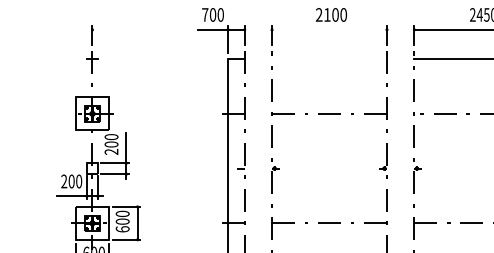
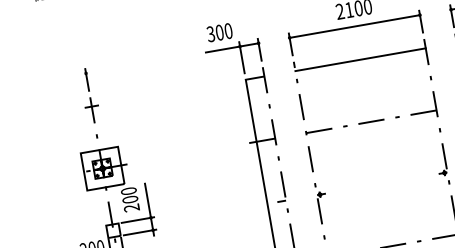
text: (205, 14) -> (211, 33), 700 -> 300
line: (329, 29) -> (354, 26), added
line: (329, 59) -> (360, 60), added

